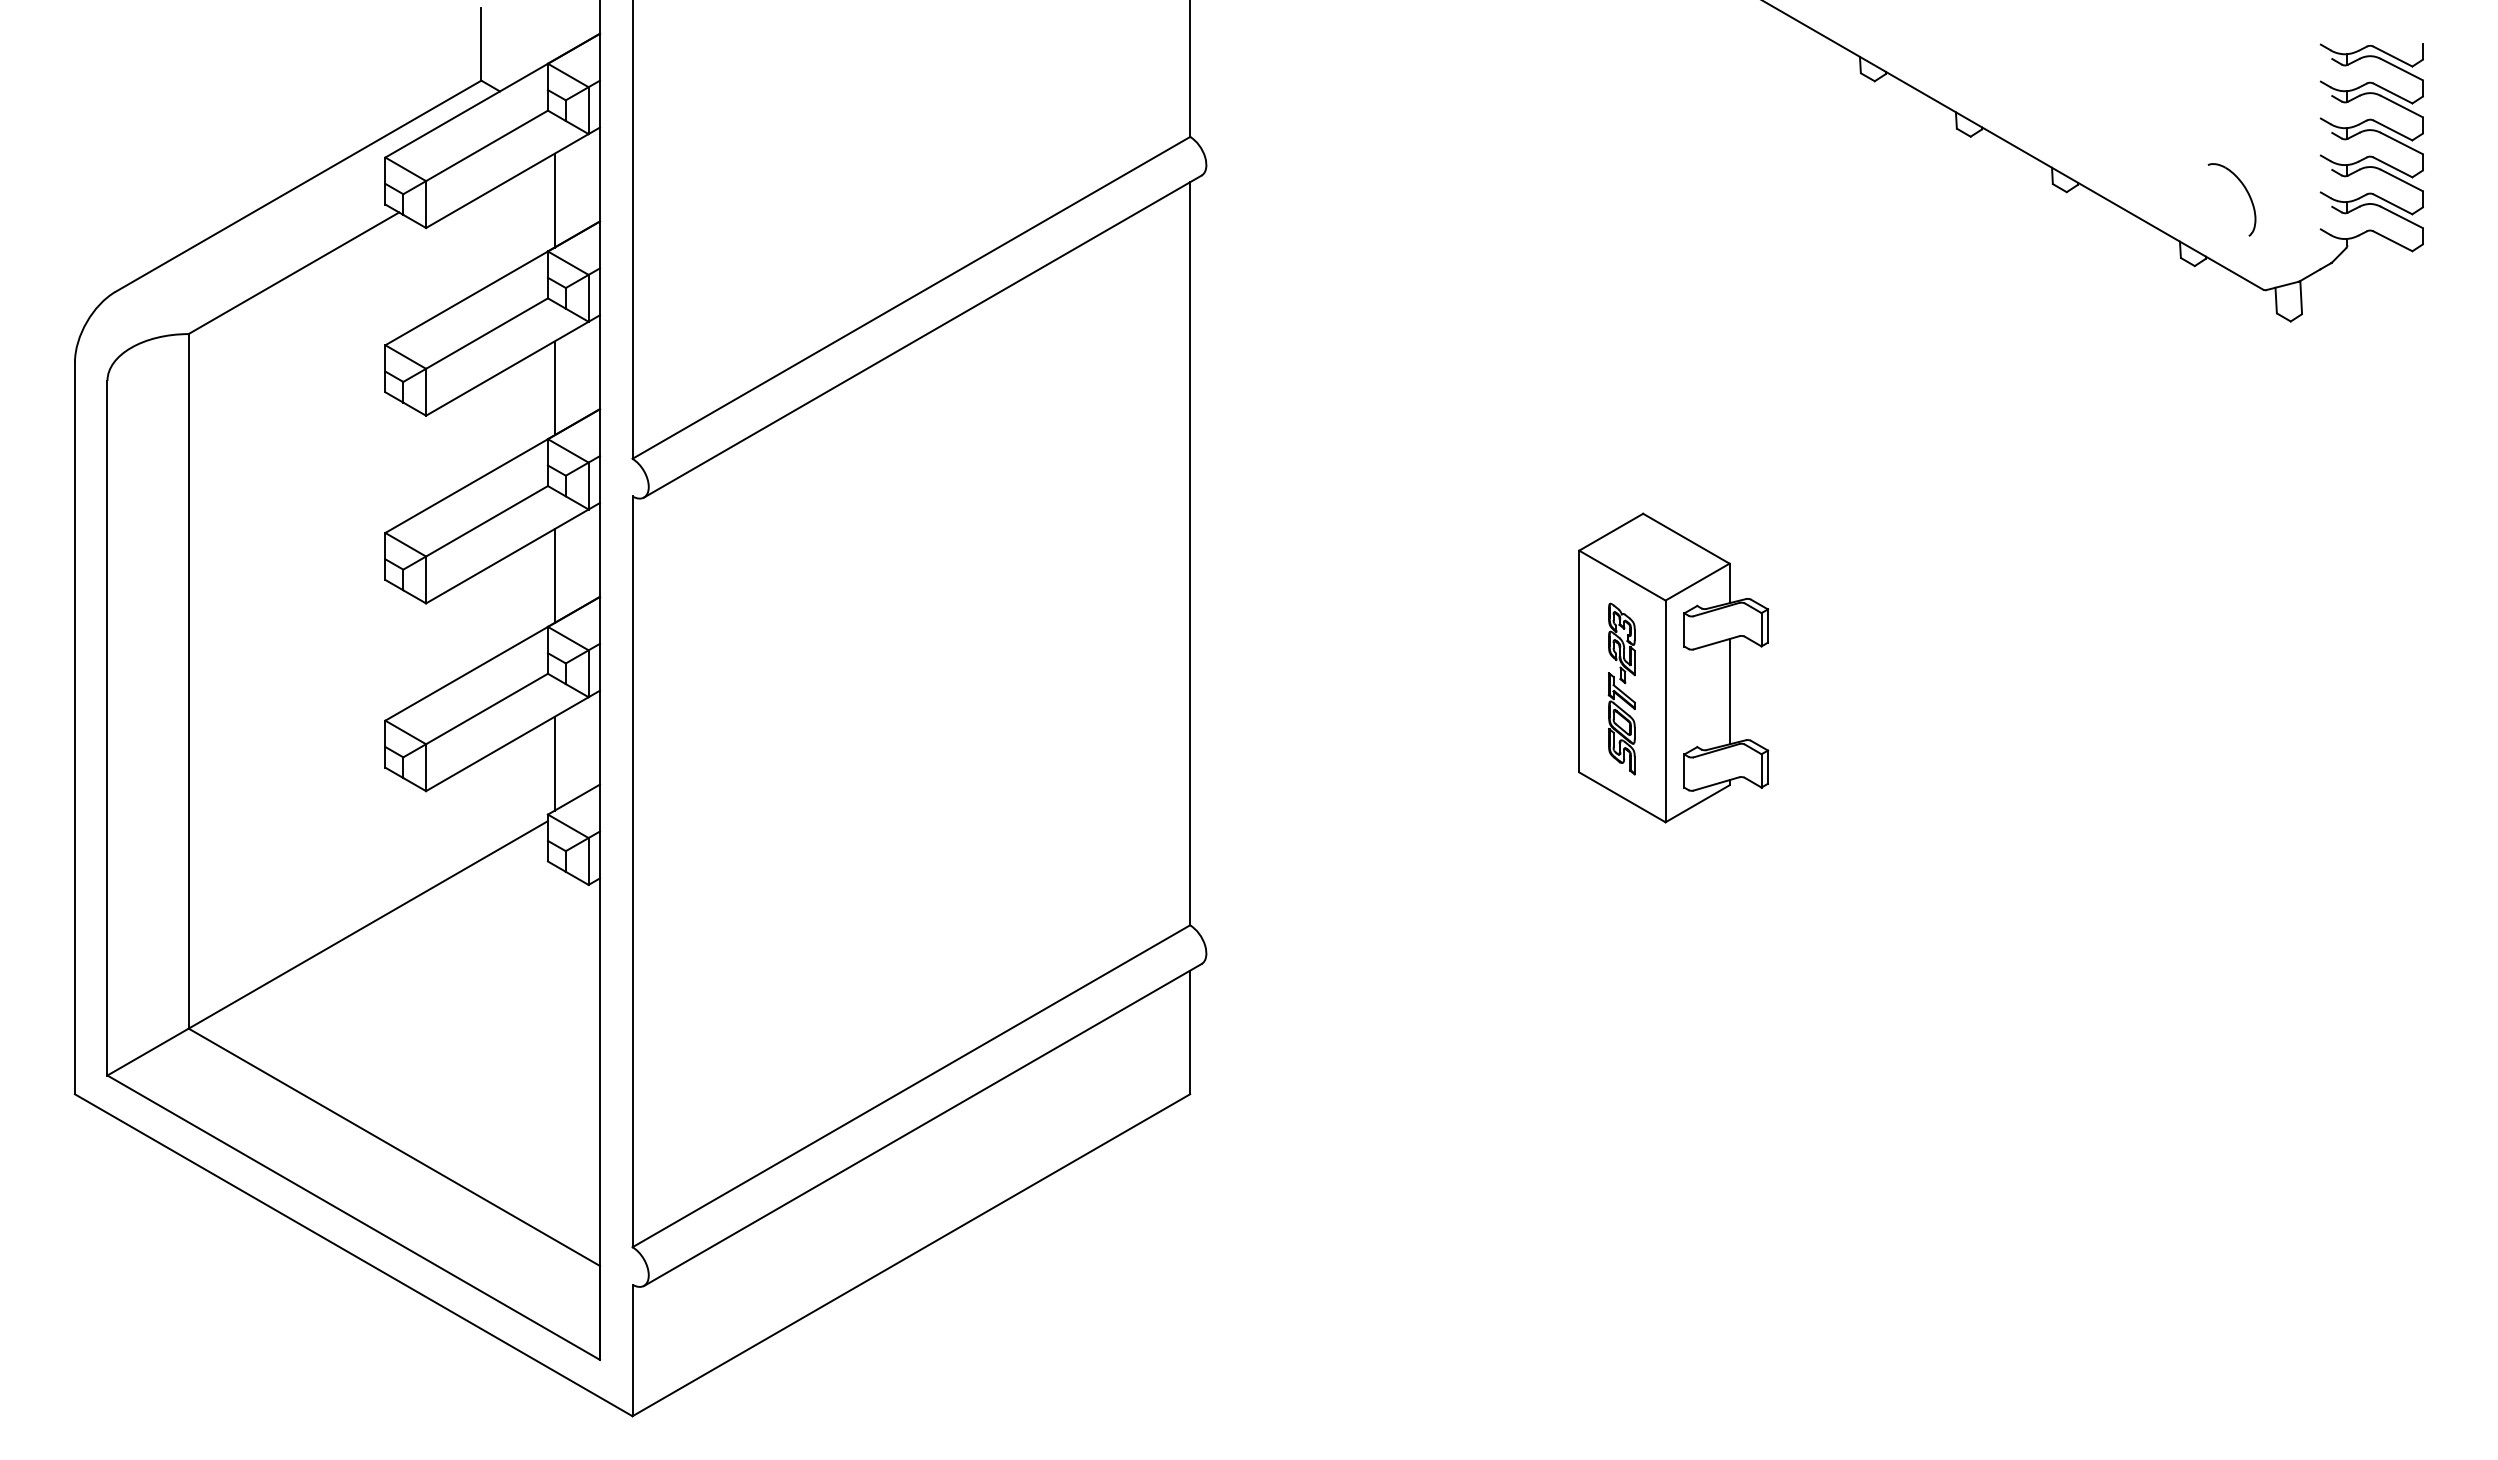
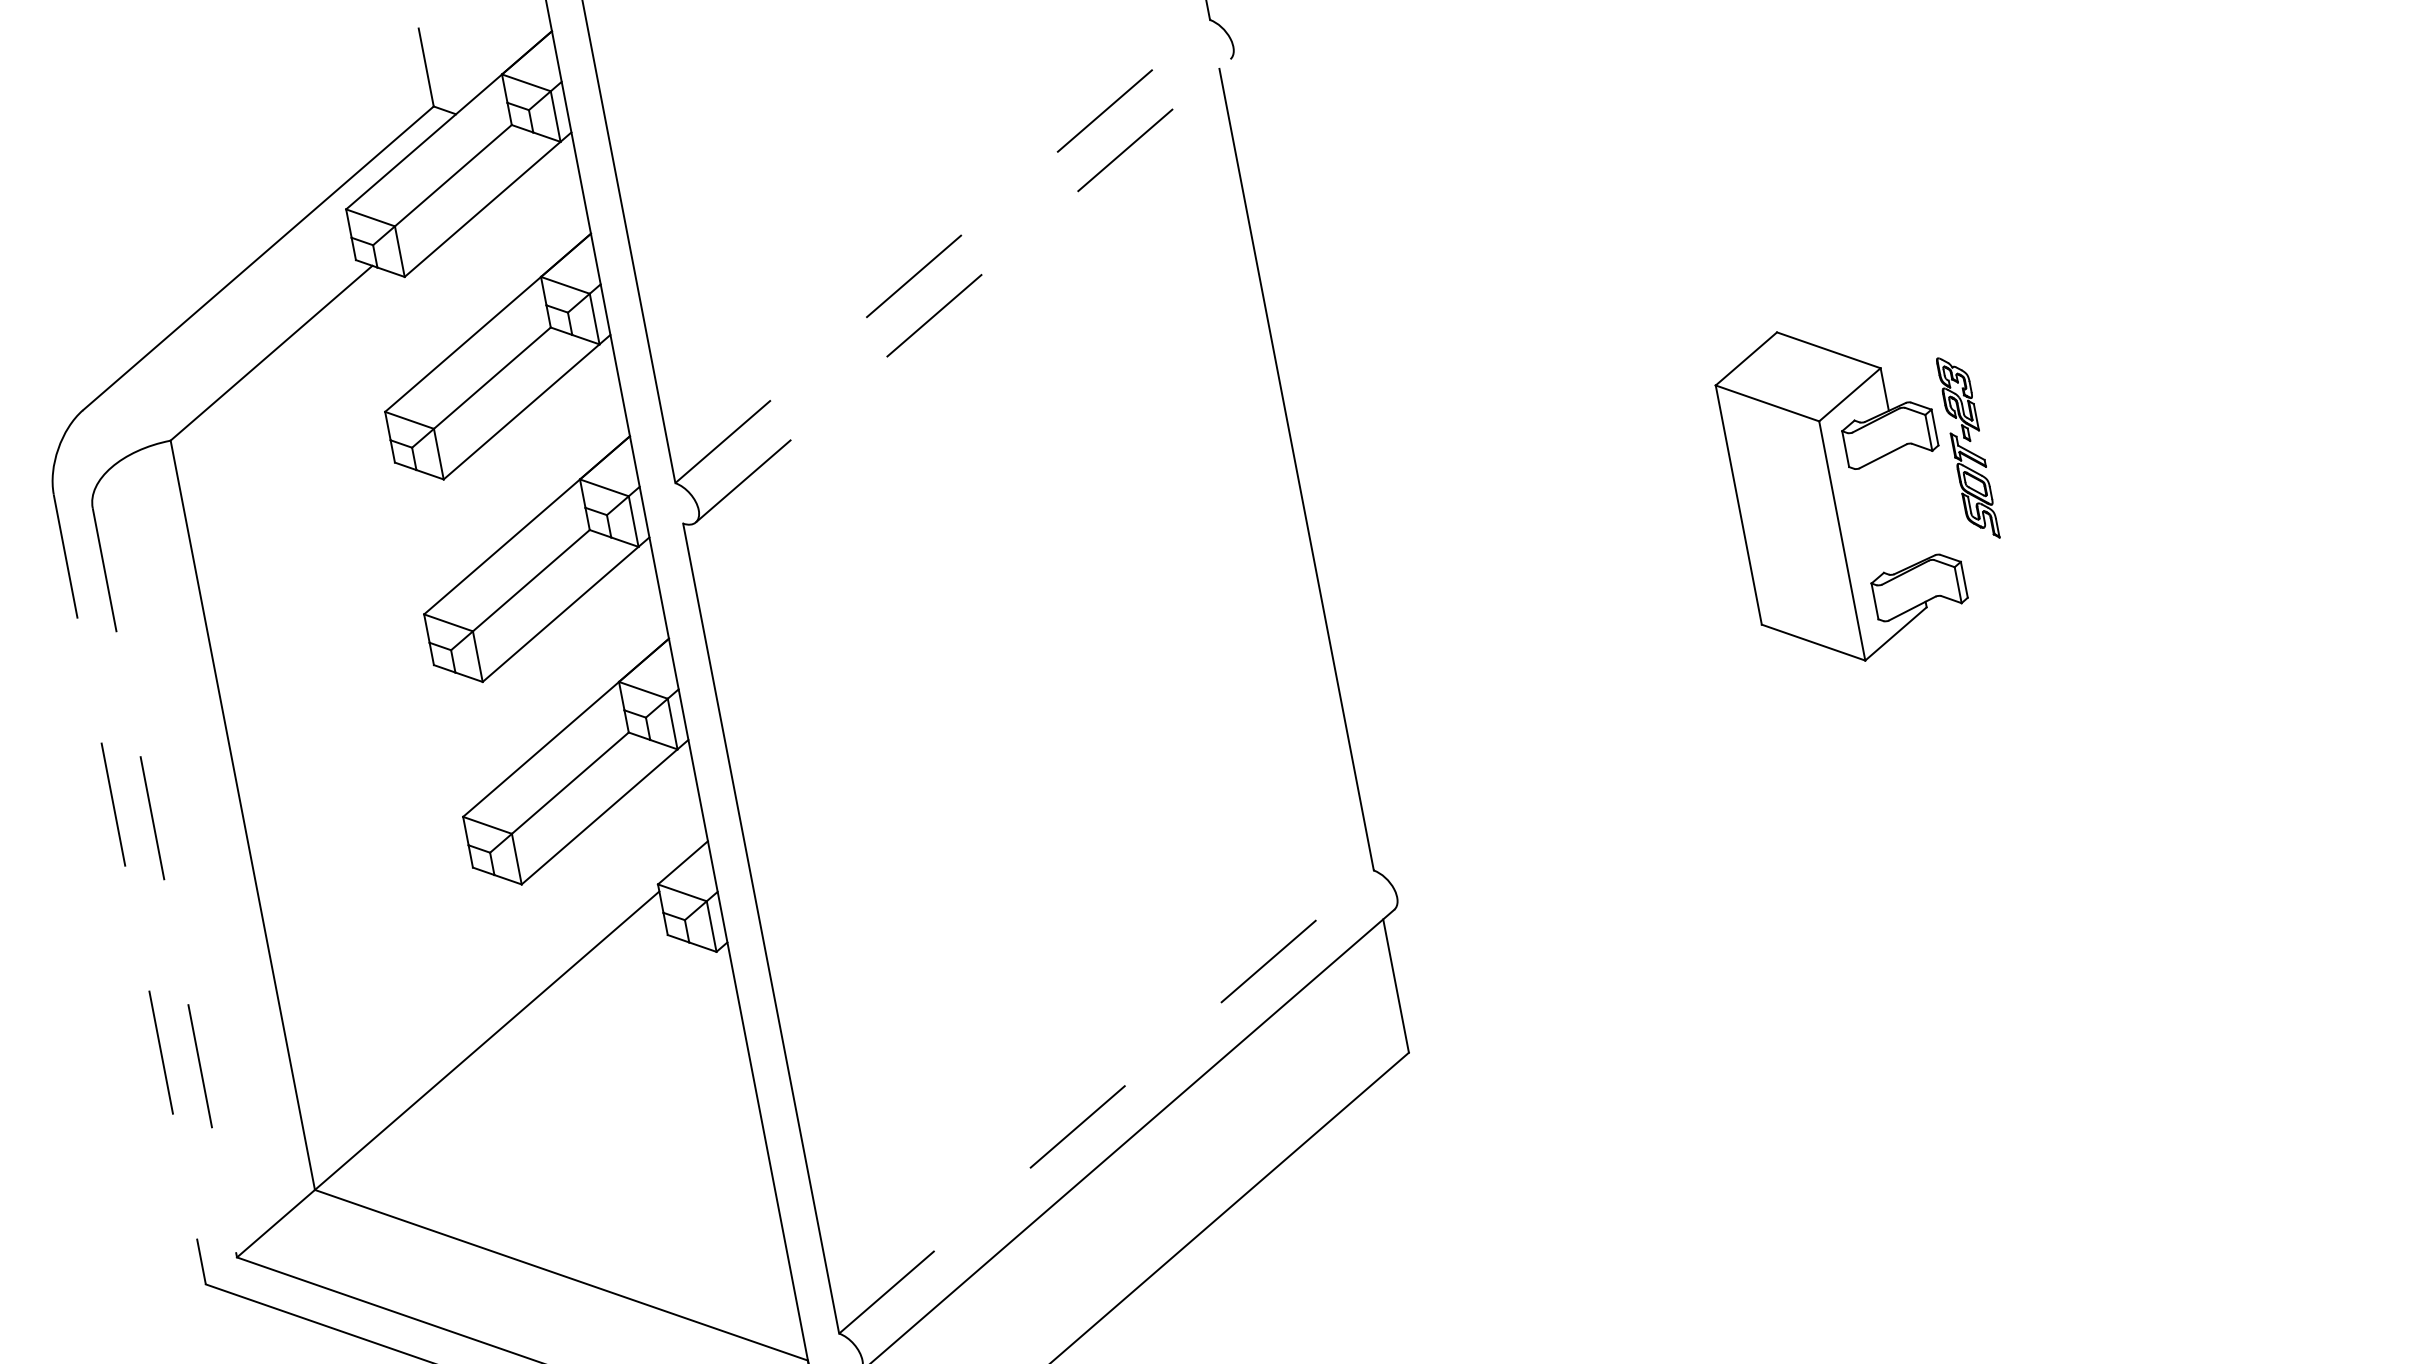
line: (554, 200) -> (537, 220), removed
line: (911, 297) -> (942, 251), solid -> dashed
line: (922, 336) -> (962, 290), solid -> dashed
line: (554, 388) -> (576, 423), removed
line: (554, 576) -> (615, 626), removed
part: (1621, 688) -> (1967, 447), moved
line: (1729, 691) -> (1907, 506), removed
line: (74, 728) -> (129, 889), solid -> dashed
line: (107, 728) -> (164, 883), solid -> dashed
line: (554, 763) -> (654, 827), removed
line: (911, 1086) -> (1106, 1102), solid -> dashed

